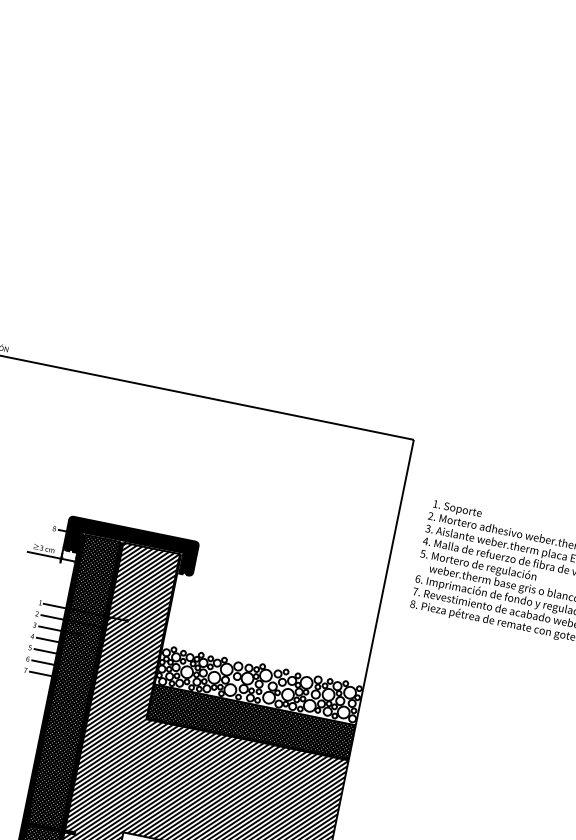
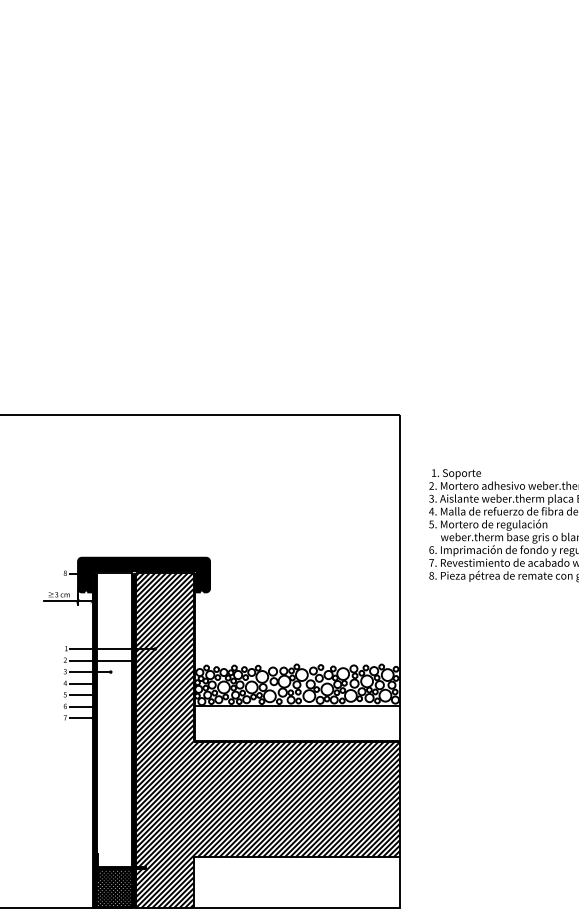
hatch: (73, 681) -> (114, 719), removed
hatch: (251, 721) -> (296, 722), removed

